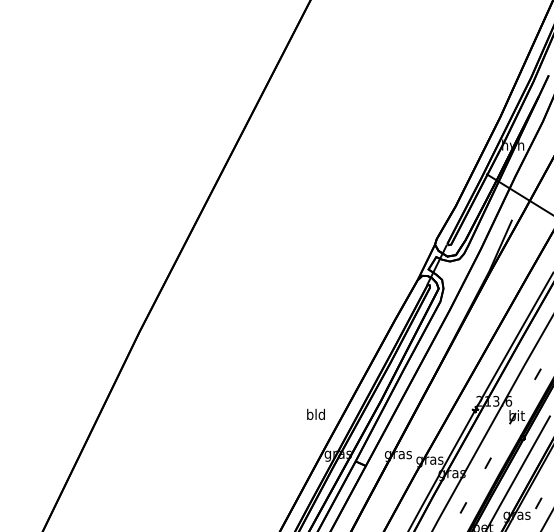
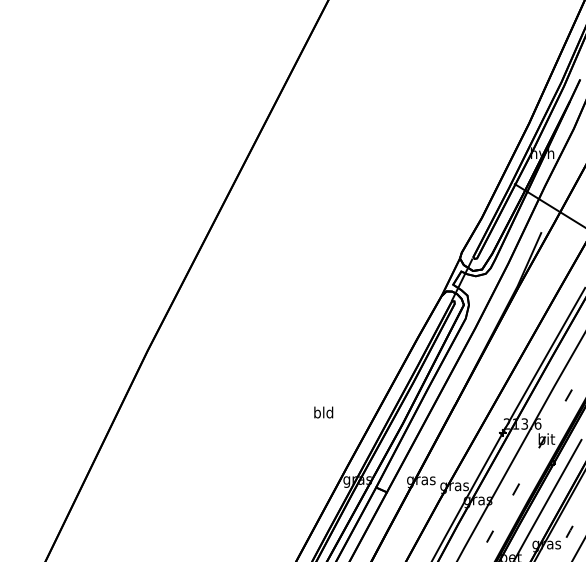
text: (315, 413) -> (323, 411), moved

